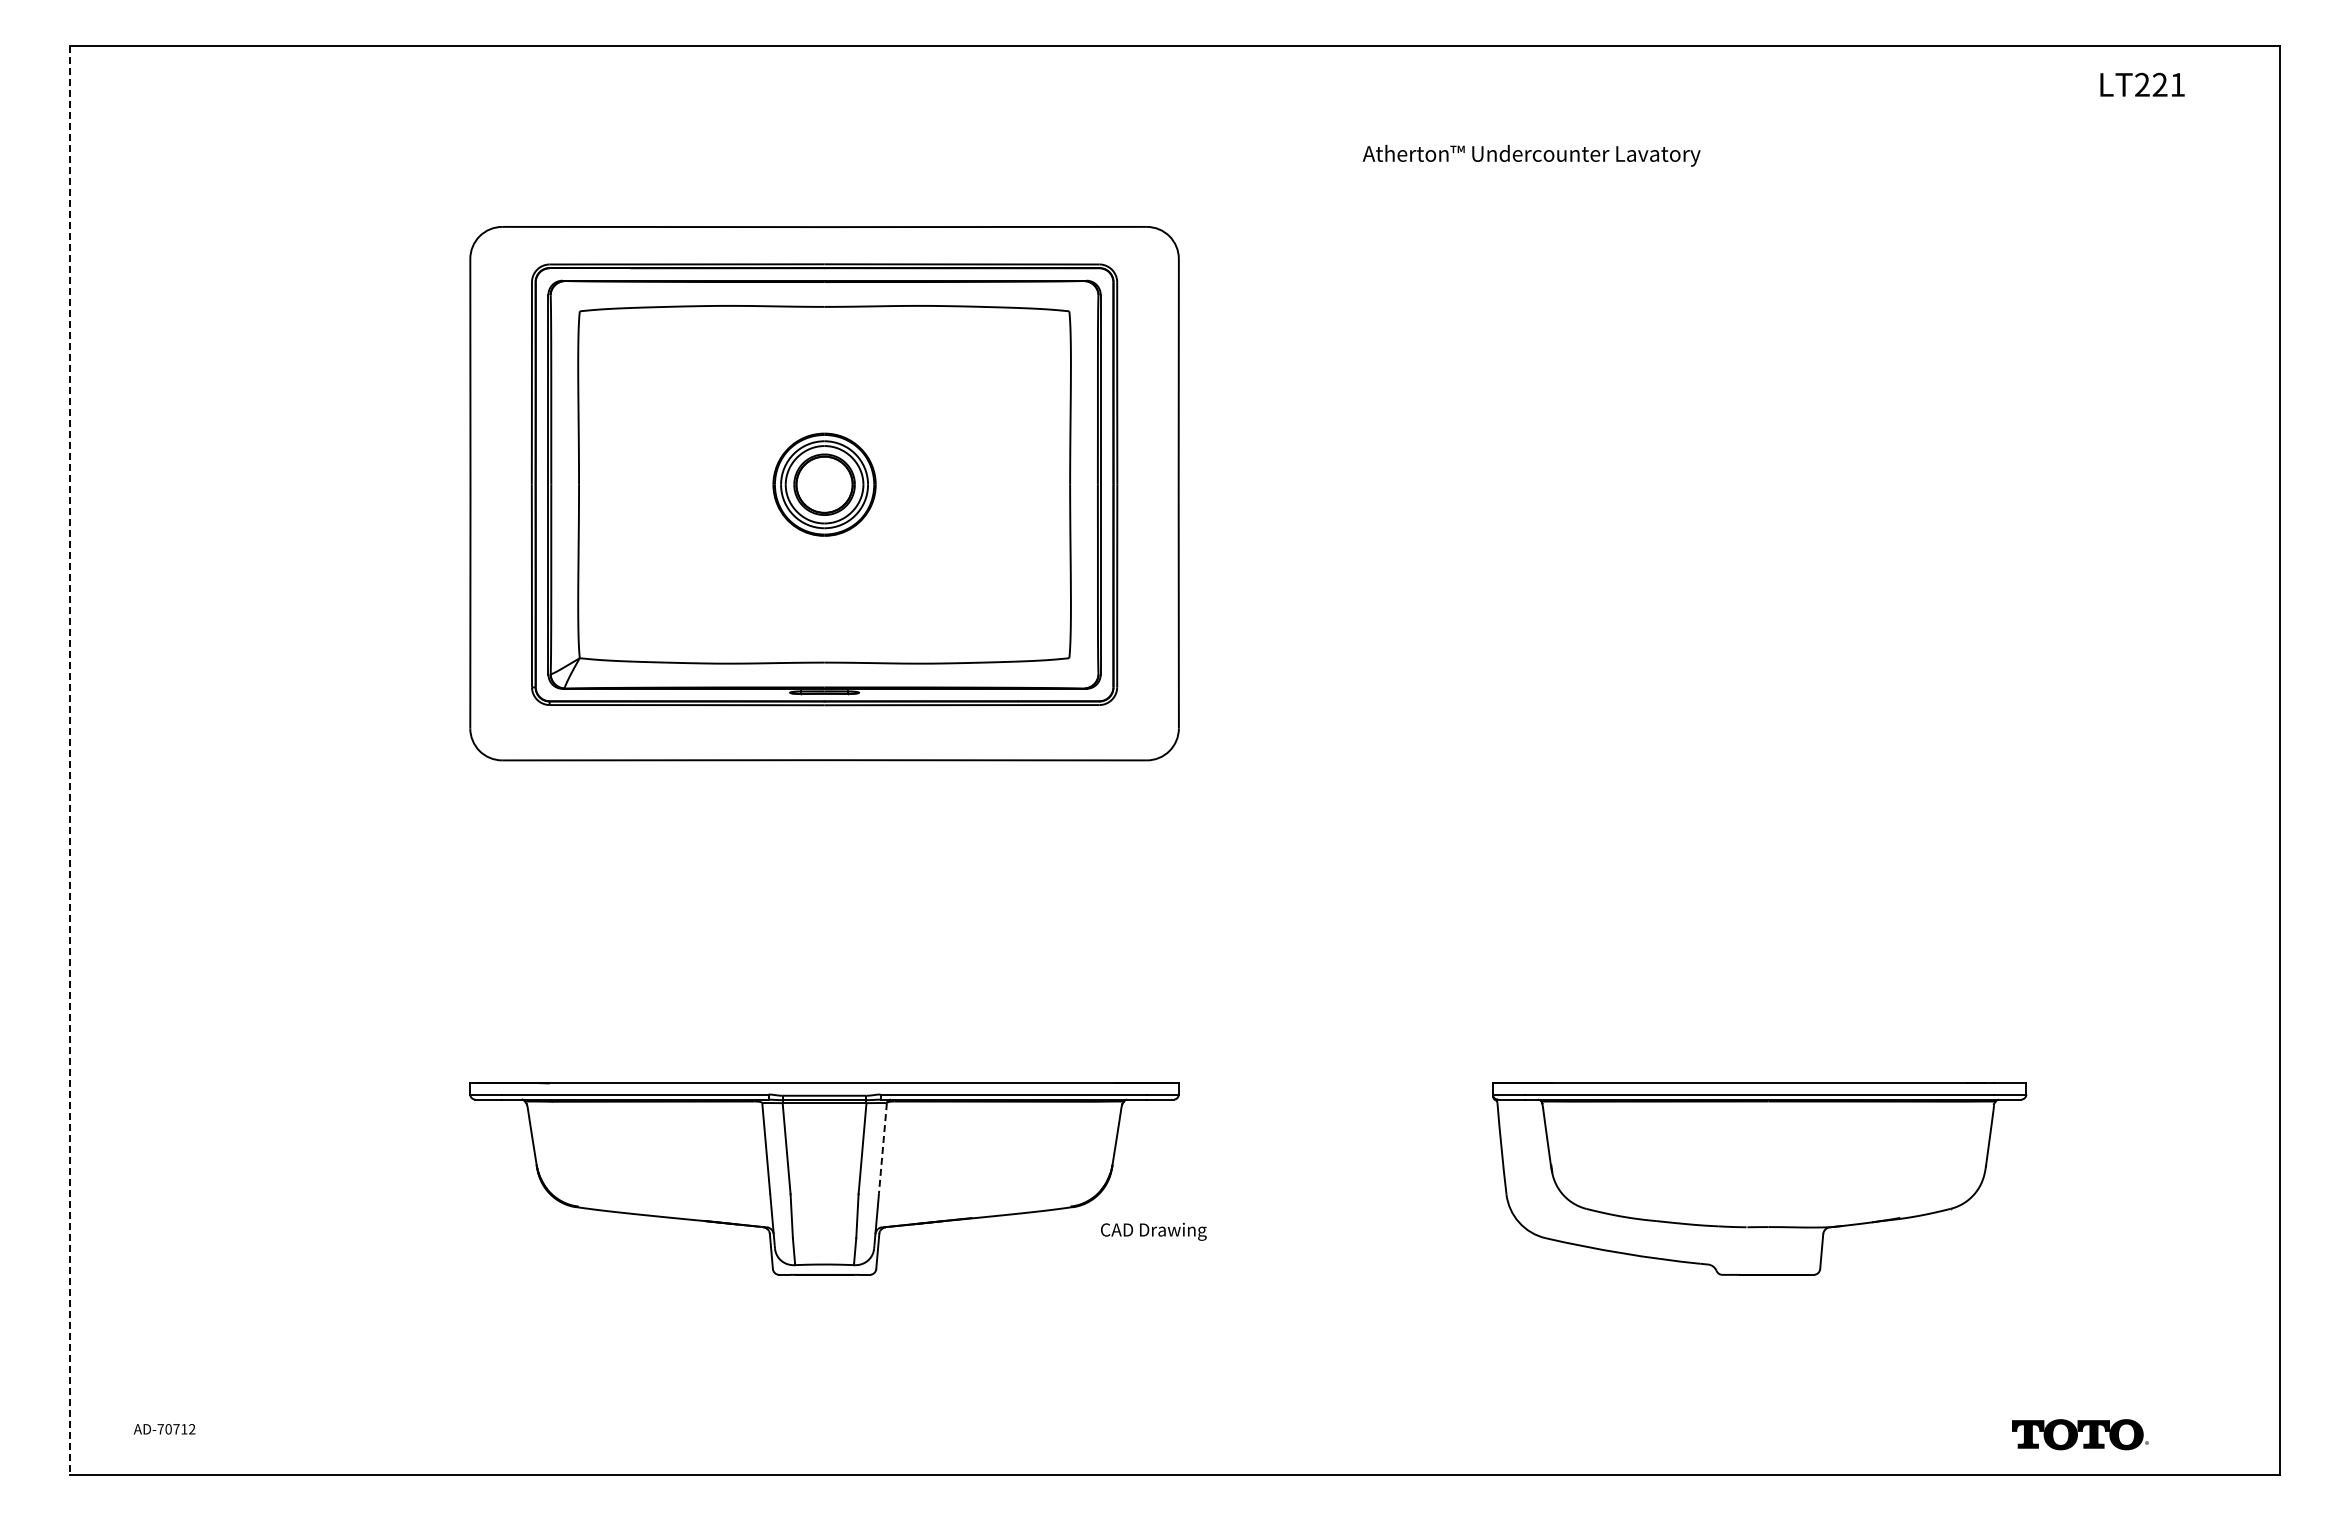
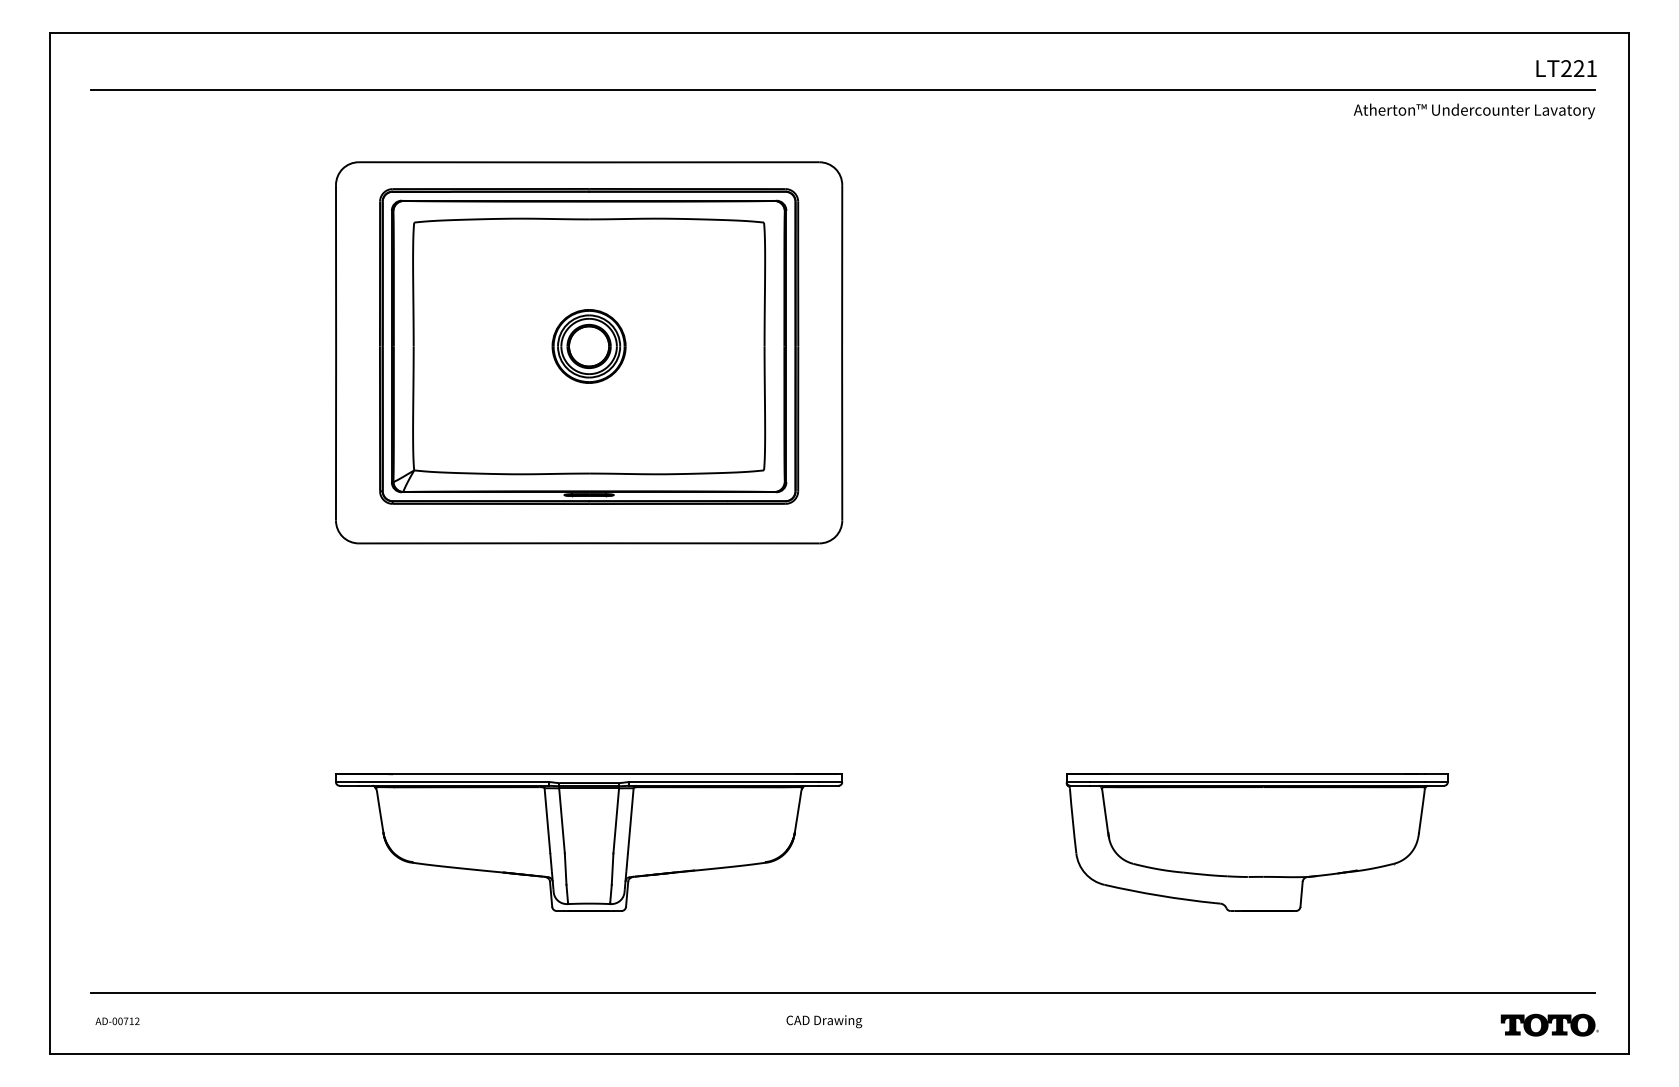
text: (2142, 84) -> (1566, 68), moved
line: (1179, 125) -> (842, 89), added
text: (1531, 155) -> (1474, 111), moved
line: (70, 760) -> (50, 543), dashed -> solid
line: (882, 1148) -> (630, 820), dashed -> solid
text: (1153, 1231) -> (824, 1021), moved
line: (1179, 1389) -> (842, 992), added
text: (160, 1429) -> (114, 1021), AD-70712 -> AD-00712
part: (2080, 1434) -> (1550, 1025), moved

